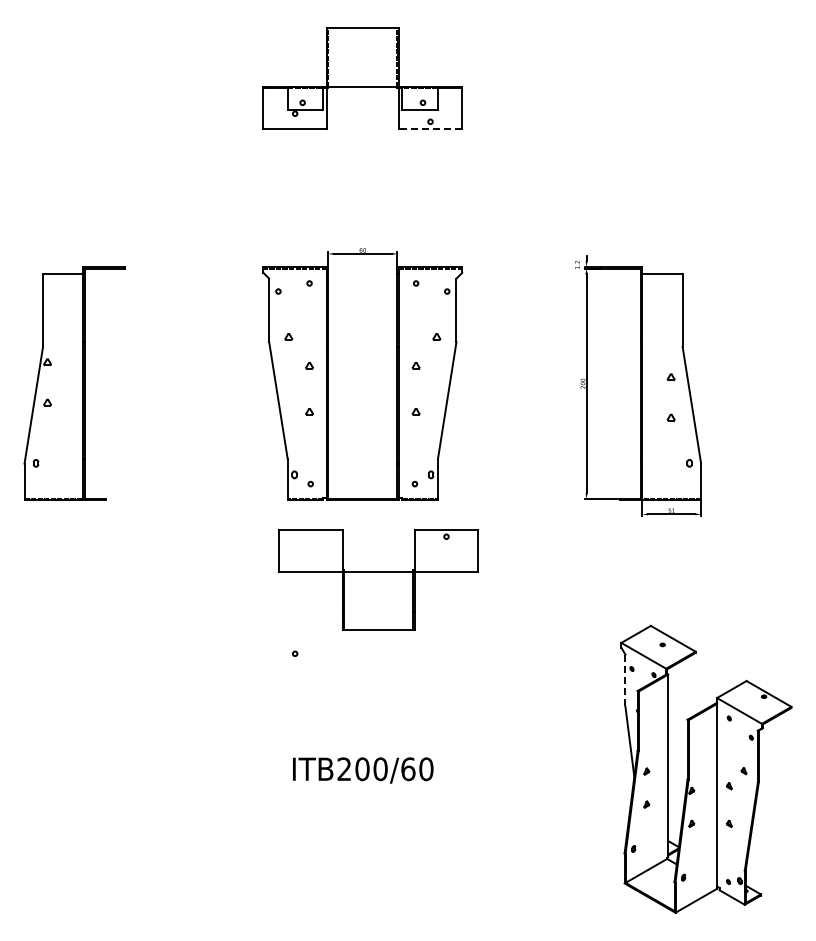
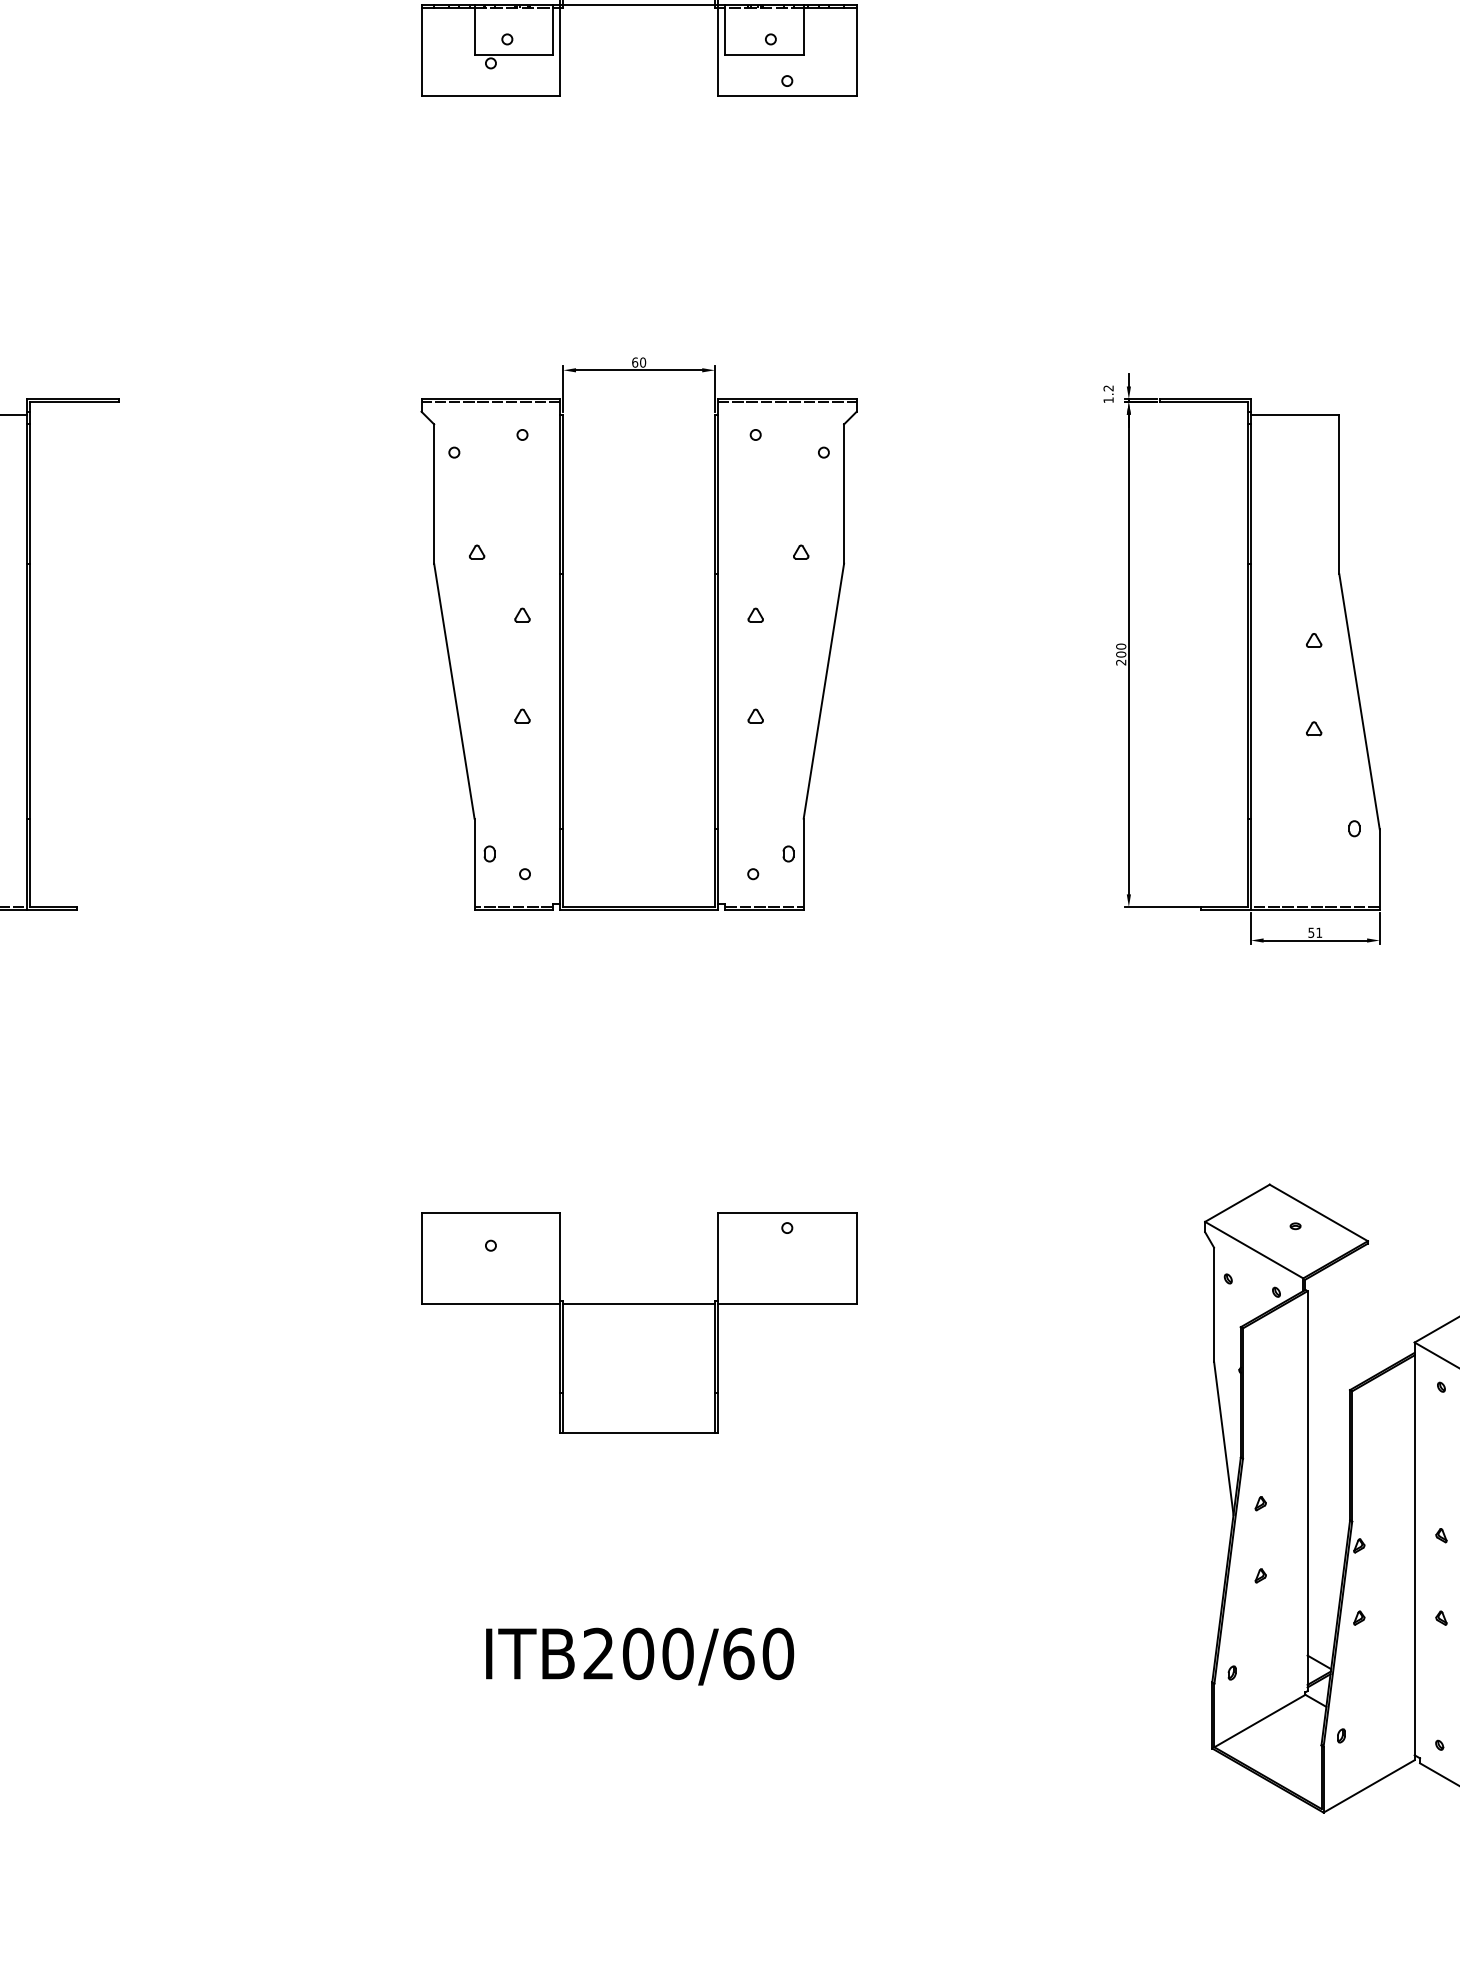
line: (430, 128) -> (787, 95), dashed -> solid
part: (378, 579) -> (638, 1321), moved
line: (625, 681) -> (1214, 1306), dashed -> solid
text: (363, 770) -> (640, 1656), moved

